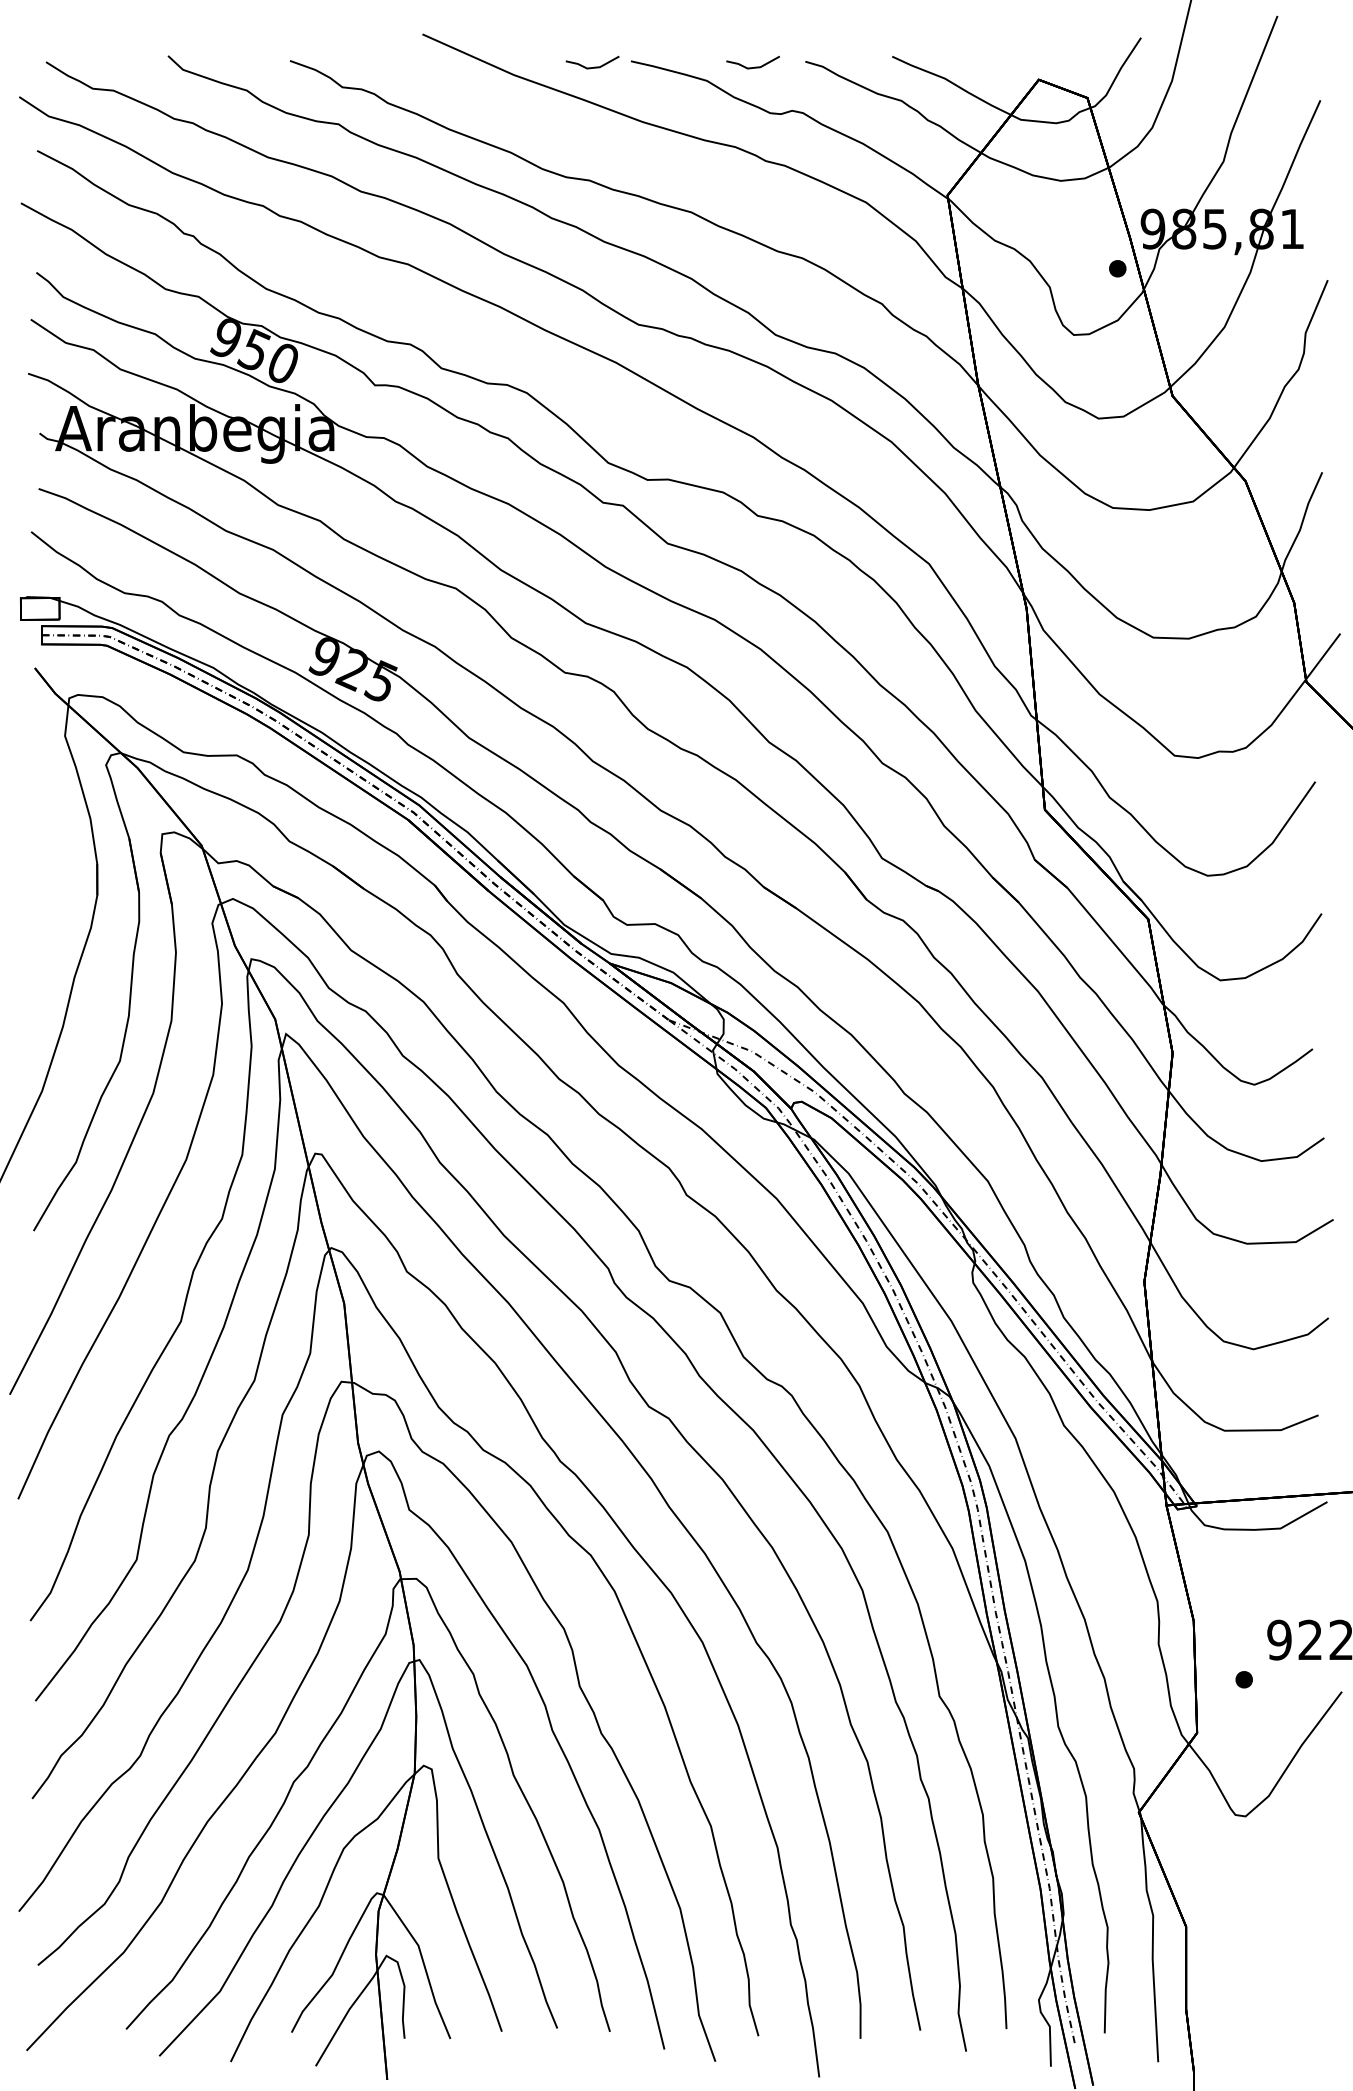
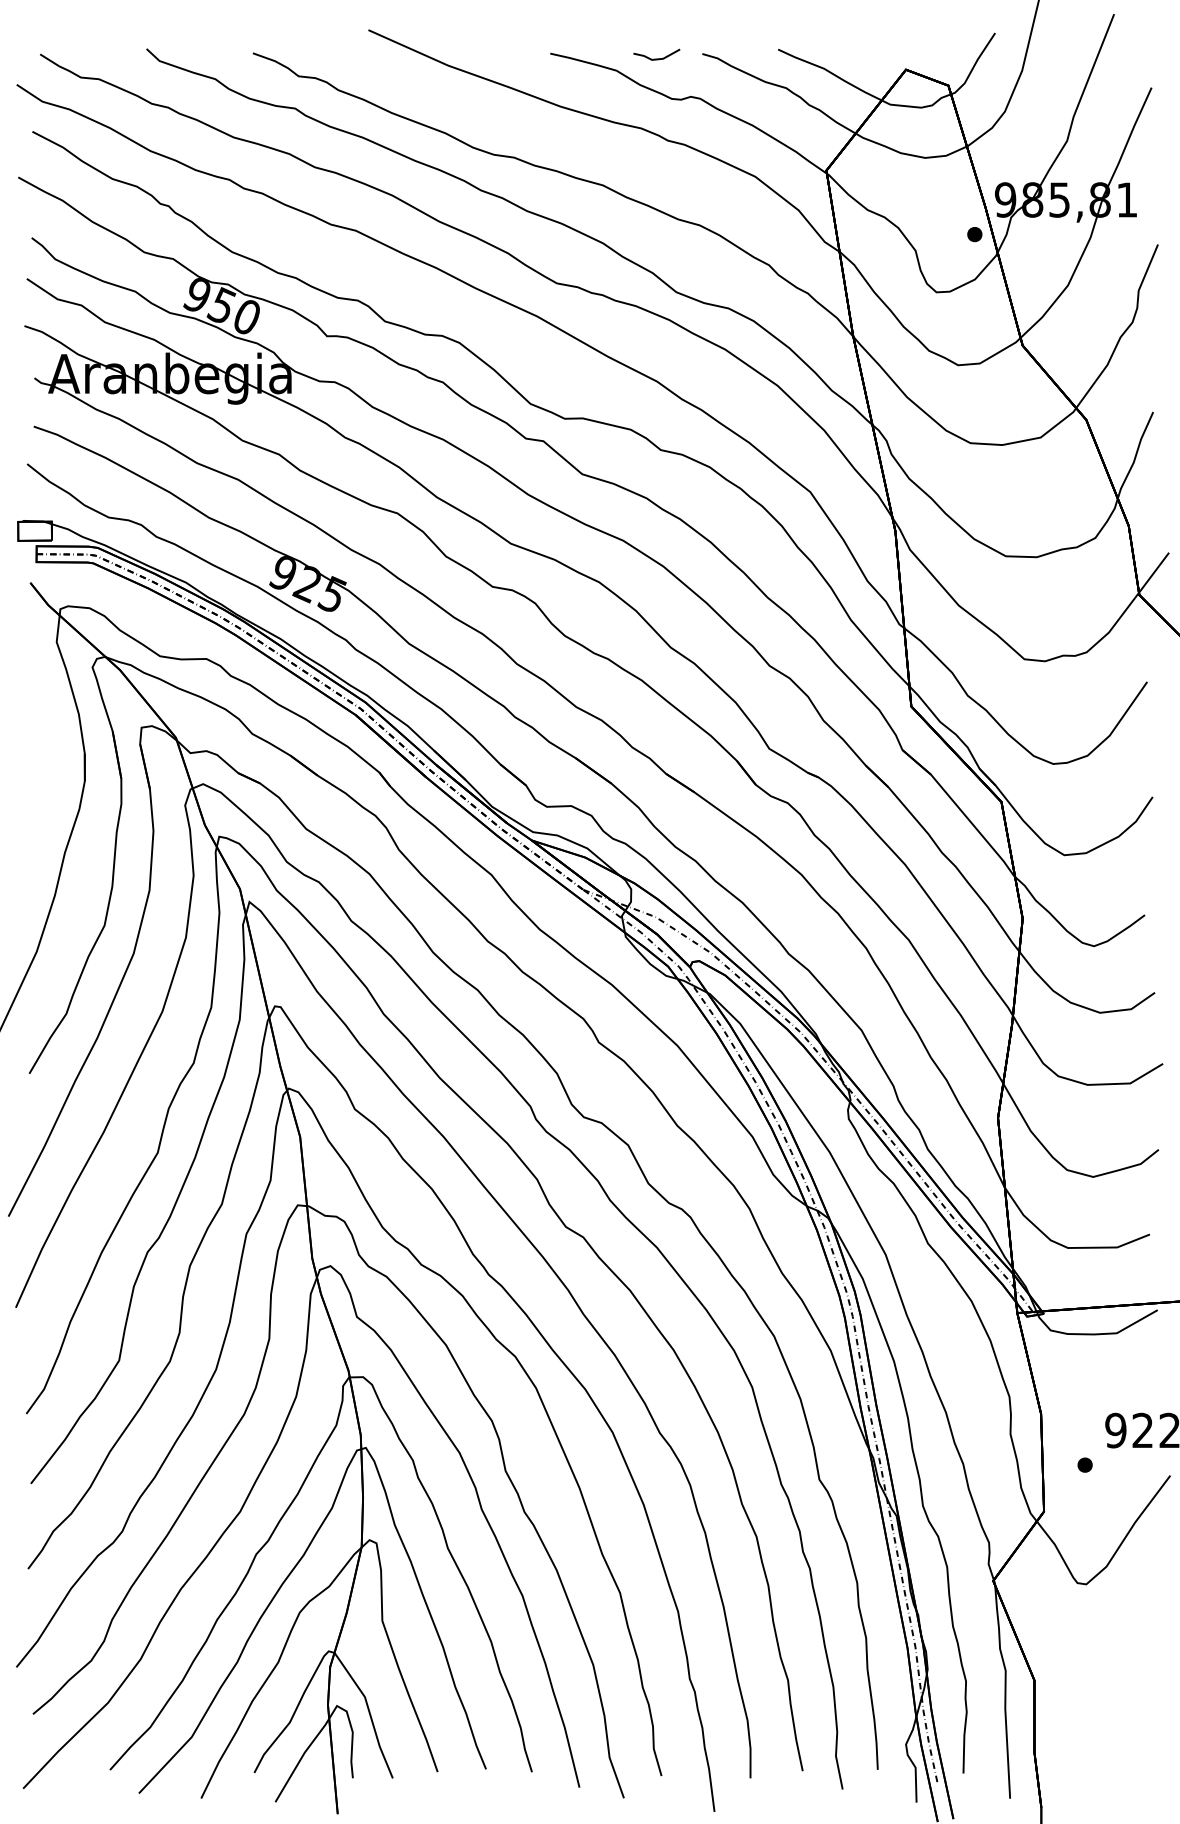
line: (592, 66) -> (516, 58), removed

